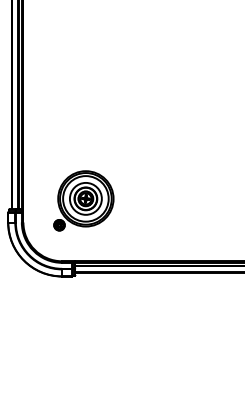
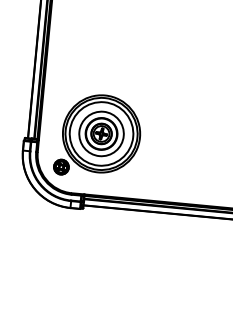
part: (83, 200) -> (98, 136), size x1.43

